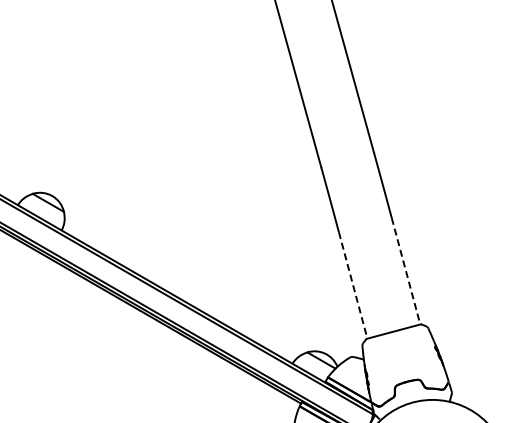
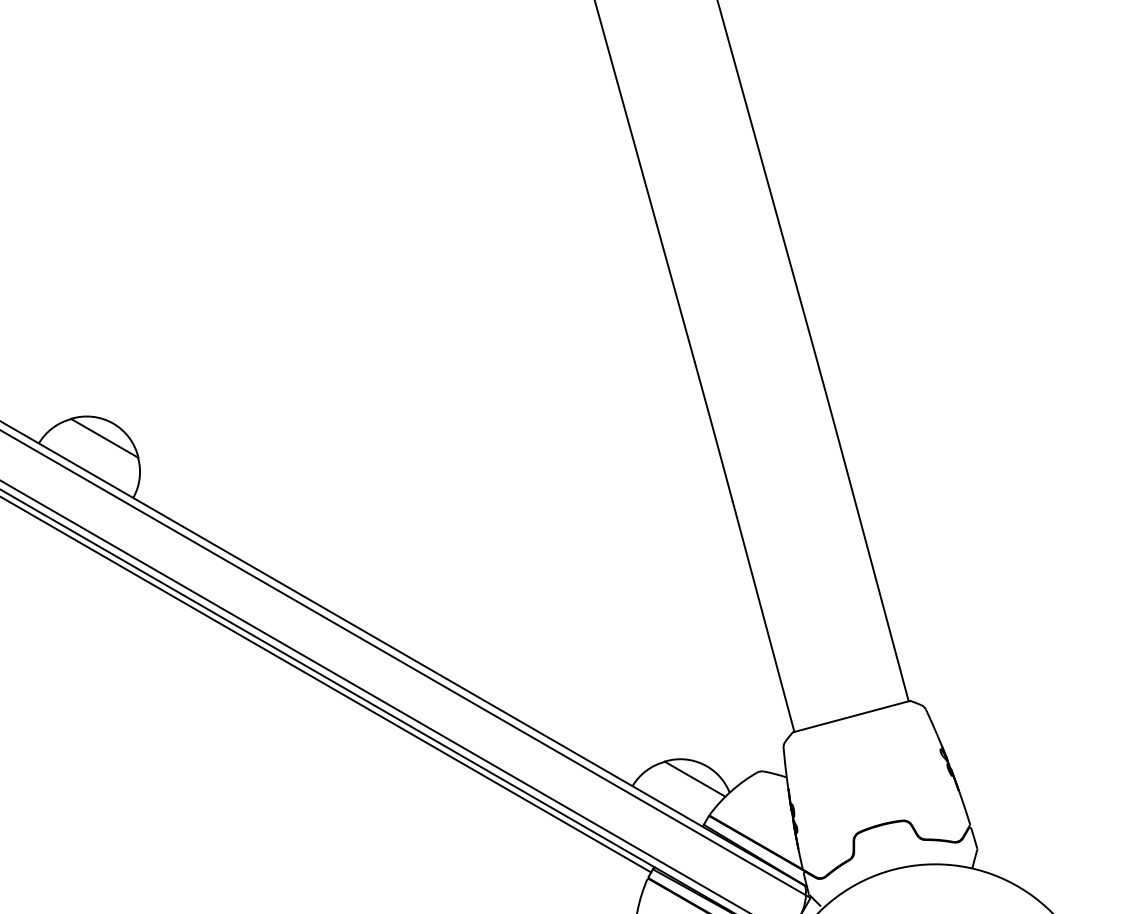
line: (406, 271) -> (878, 586), dashed -> solid
line: (353, 285) -> (764, 616), dashed -> solid

